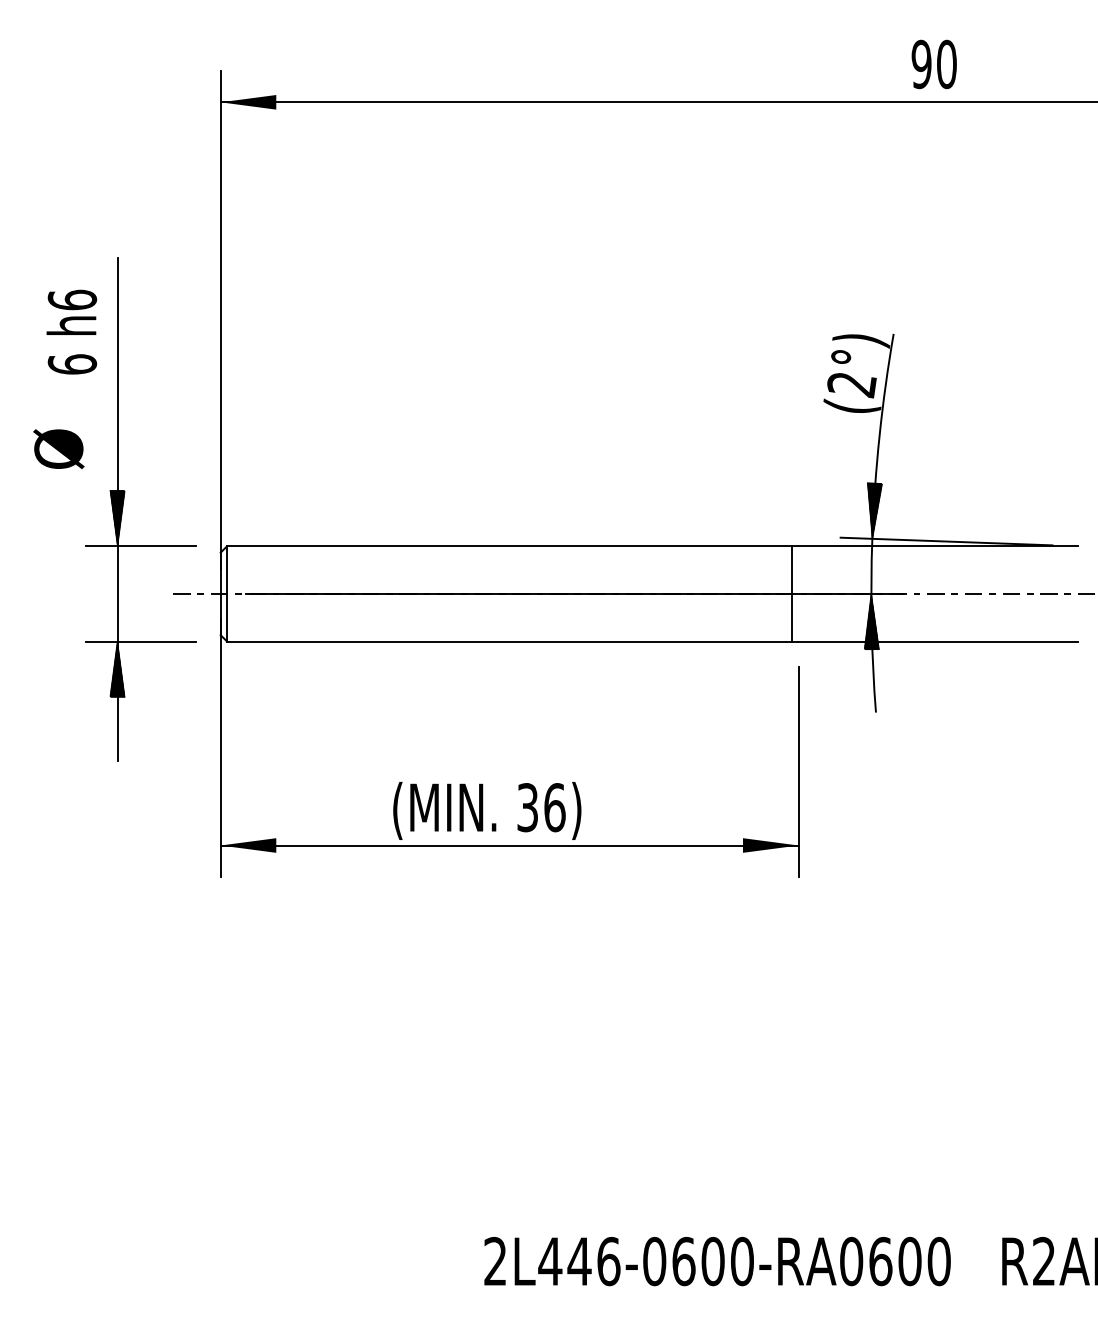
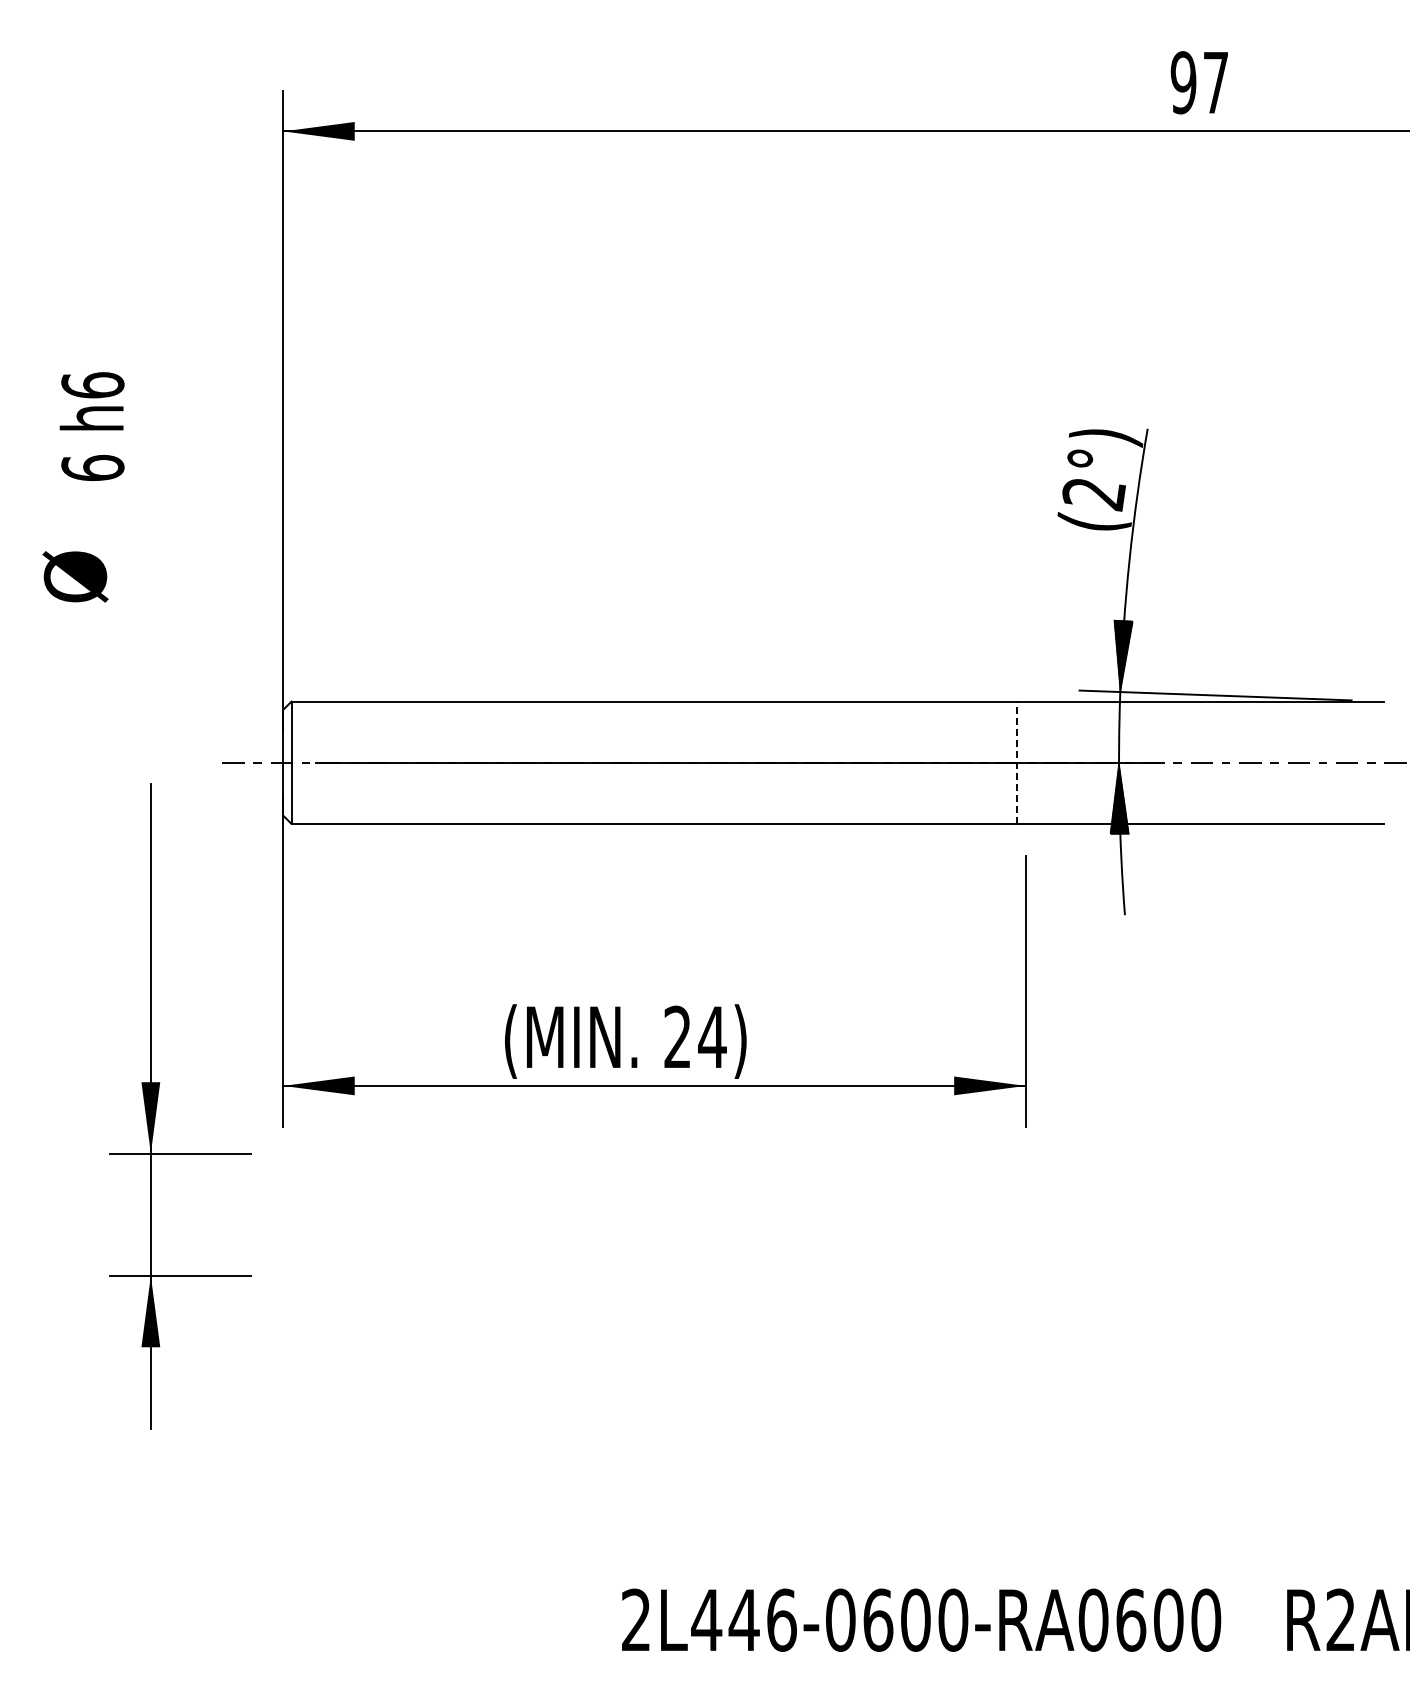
text: (946, 64) -> (1215, 82), 90 -> 97
part: (123, 506) -> (158, 1102), moved
line: (792, 593) -> (1017, 762), solid -> dashed
text: (541, 807) -> (695, 1036), 36) -> 24)

